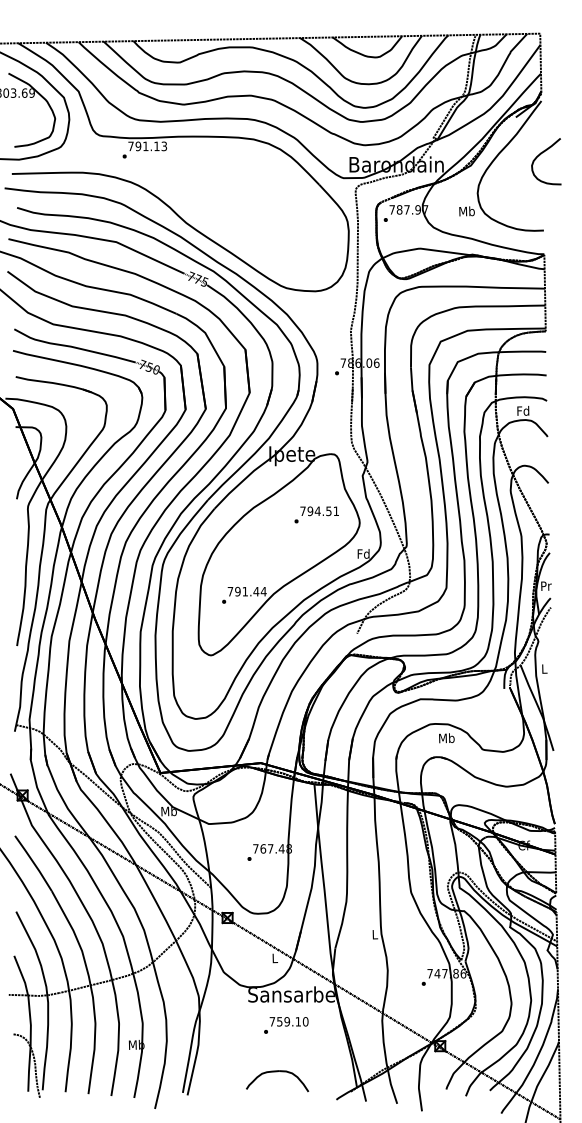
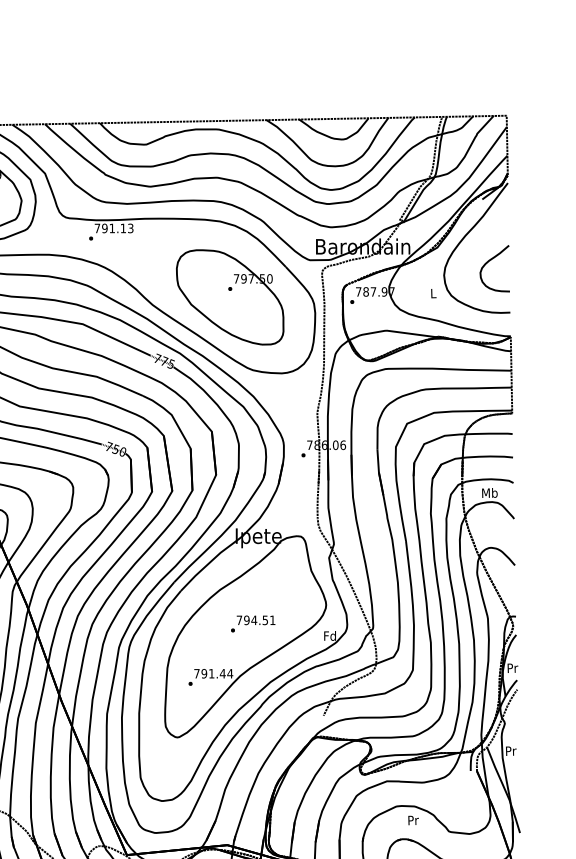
curve: (540, 155) -> (488, 262), moved
text: (466, 211) -> (432, 293), Mb -> L
part: (263, 215) -> (229, 297), added
text: (523, 410) -> (489, 492), Fd -> Mb
text: (316, 514) -> (252, 623), moved
text: (544, 668) -> (510, 750), L -> Pr
text: (446, 738) -> (412, 820), Mb -> Pr

